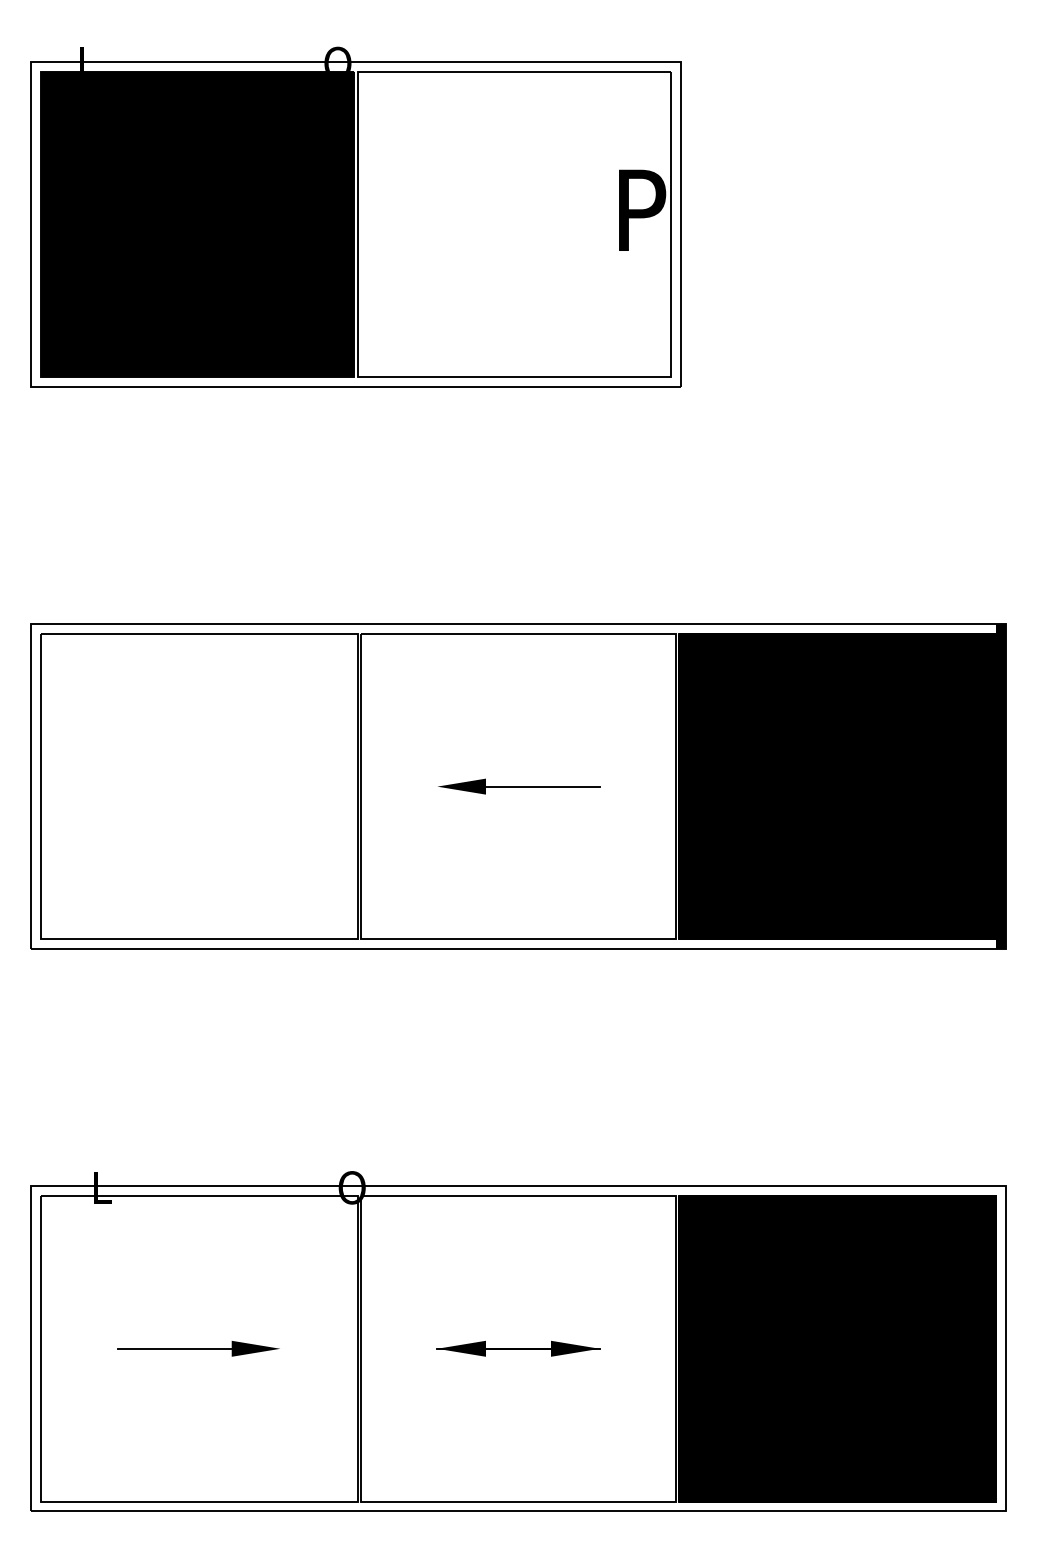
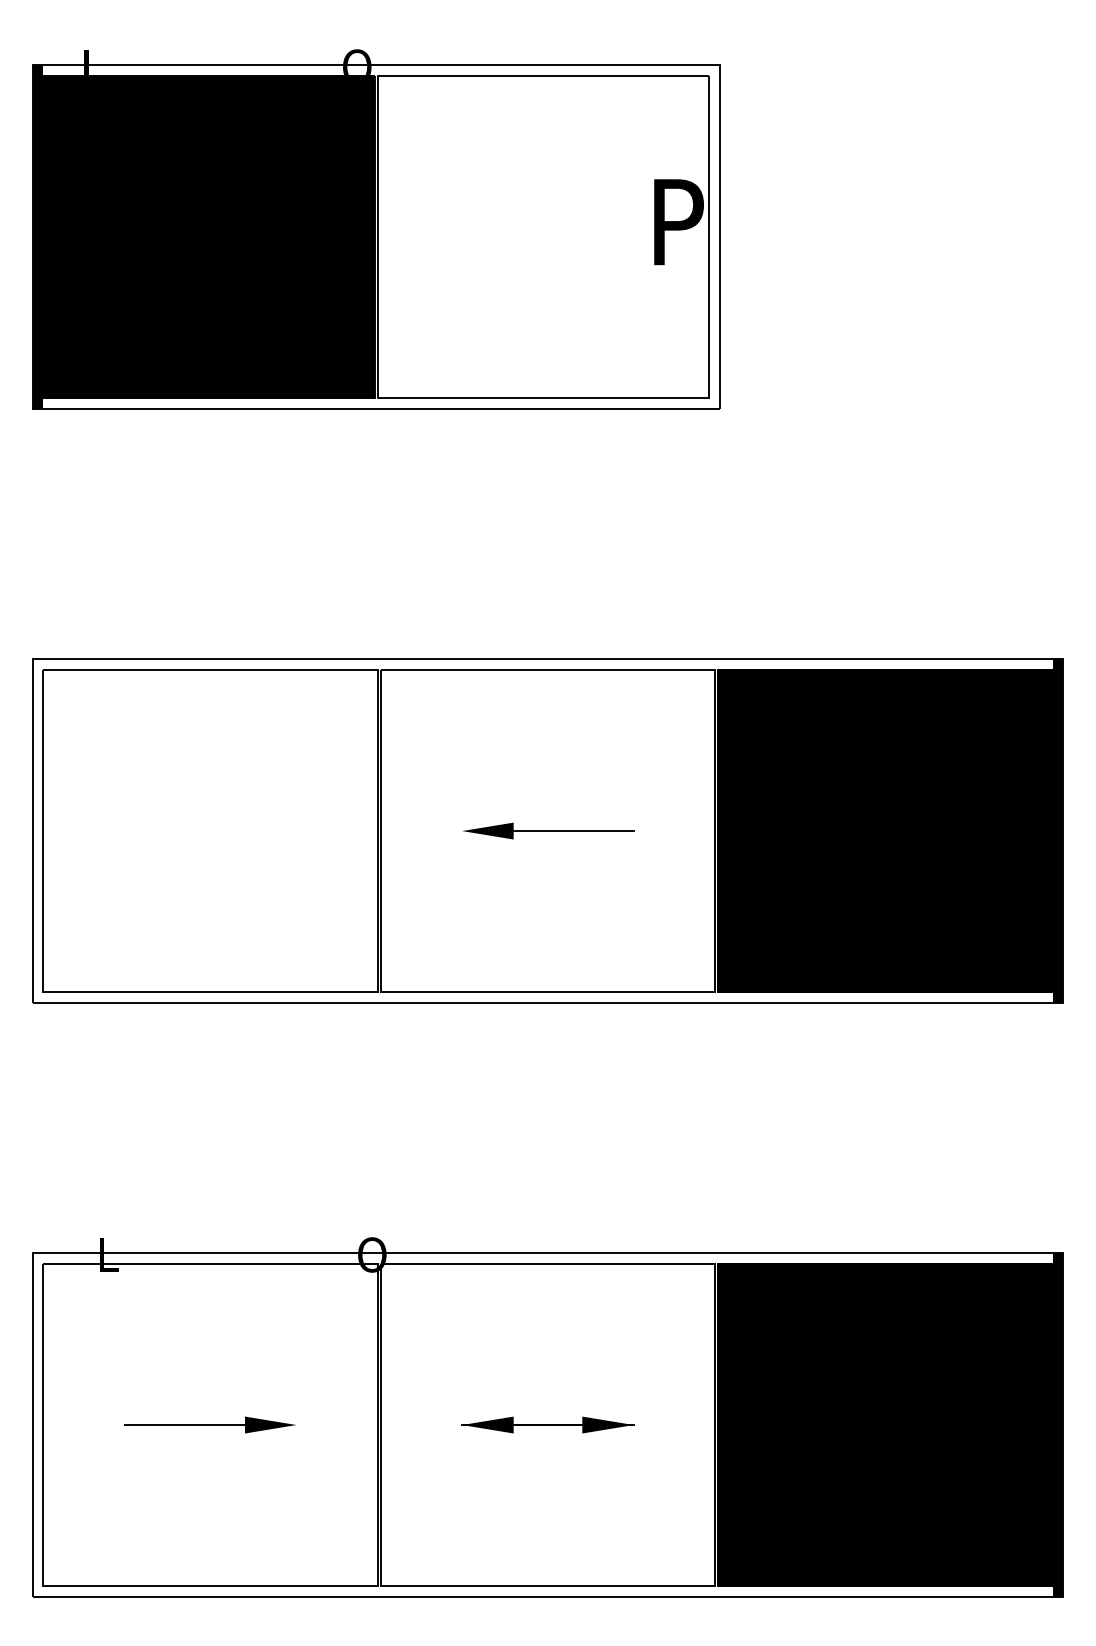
fill: (35, 224) -> (37, 237), added
fill: (1000, 1348) -> (1057, 1424), added

